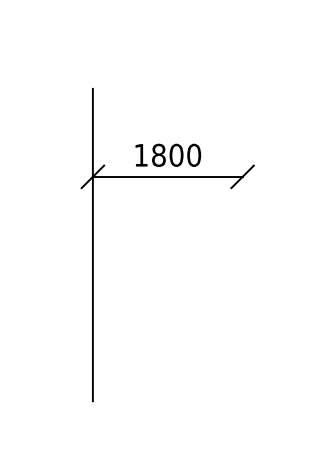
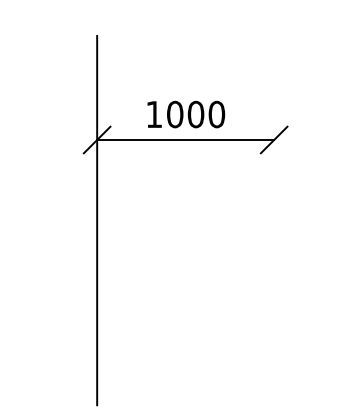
text: (158, 155) -> (174, 114), 1800 -> 1000

